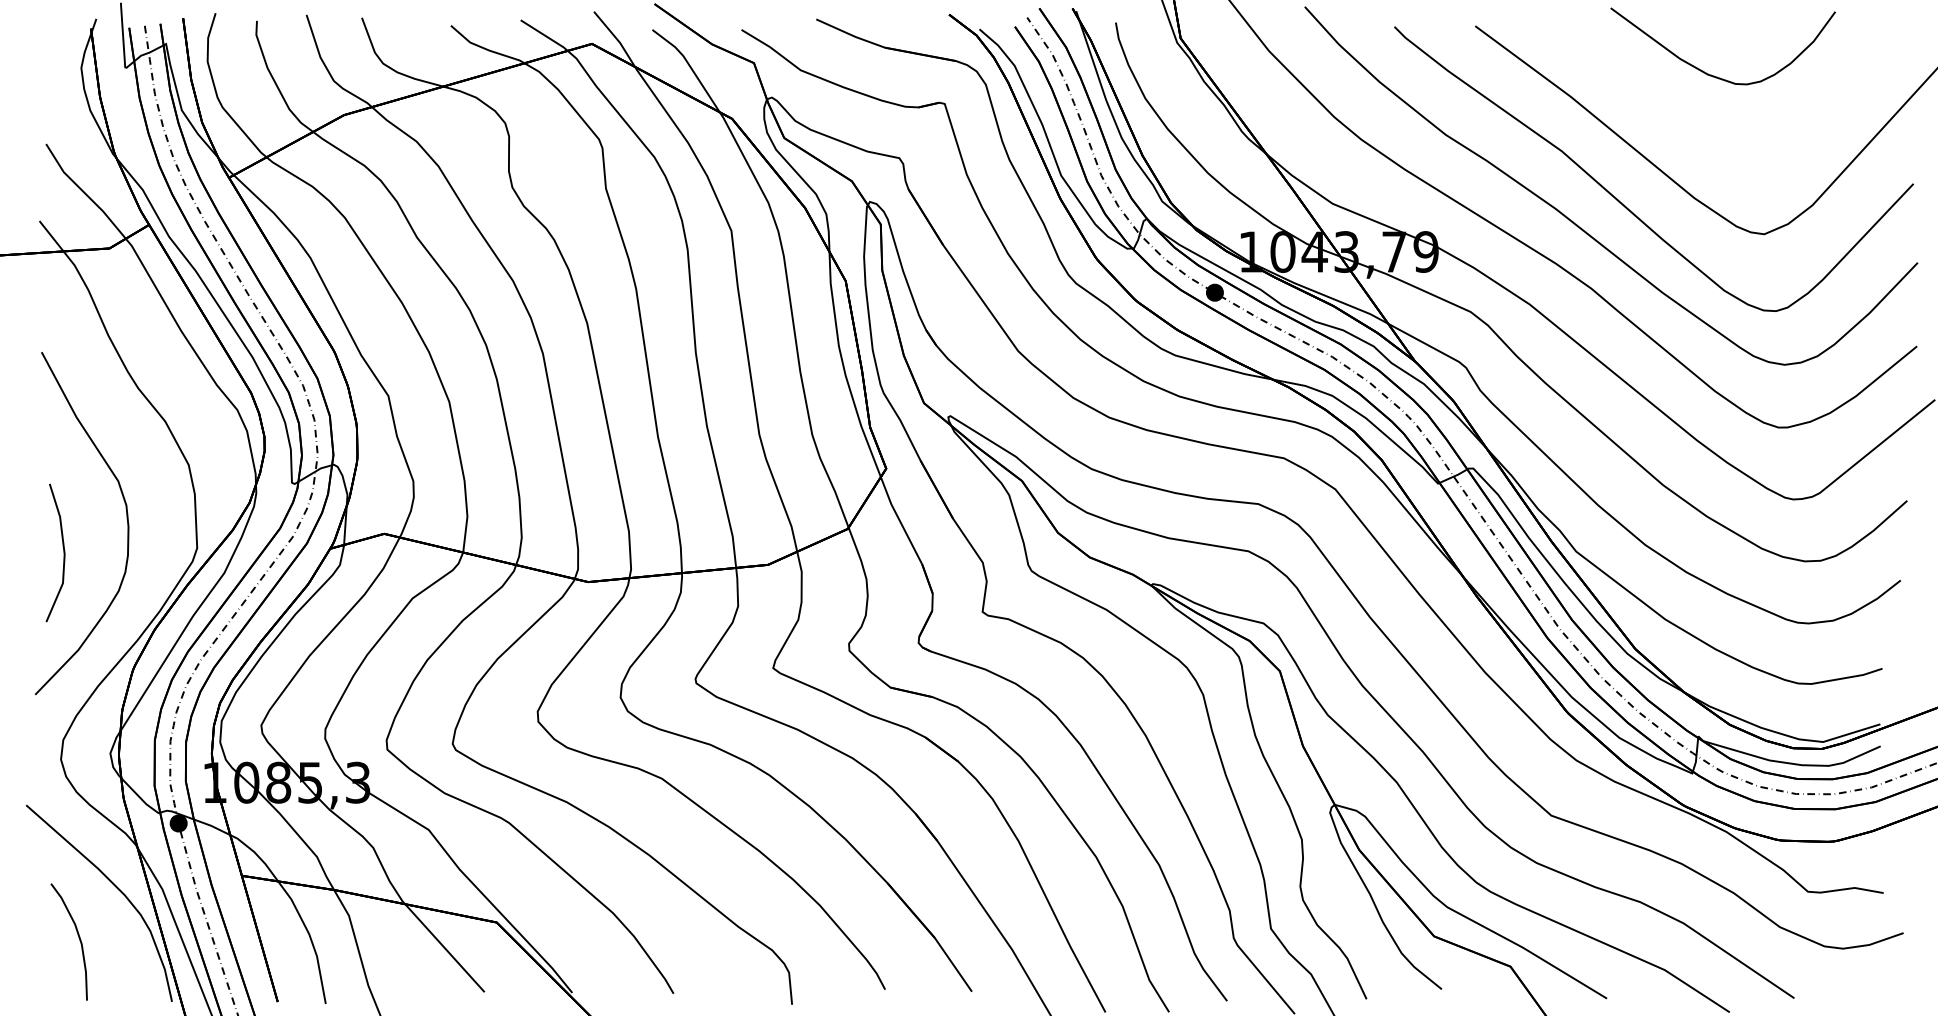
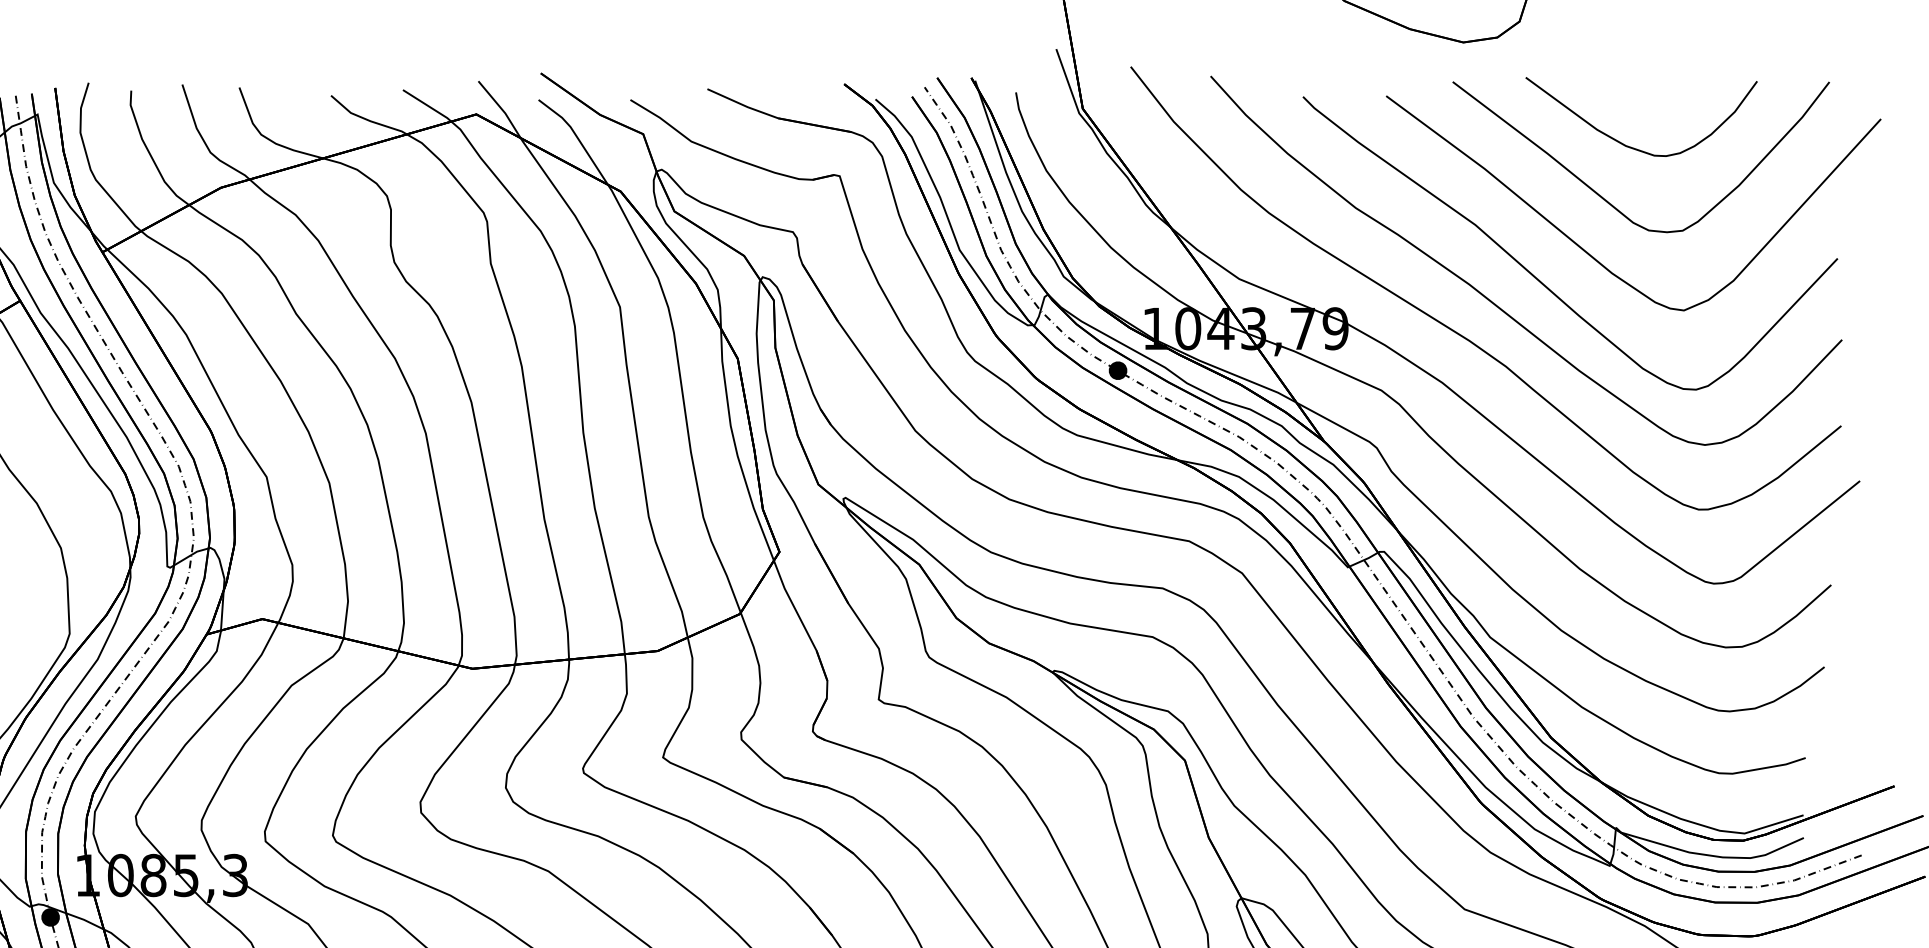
curve: (1691, 128) -> (1608, 201), added

